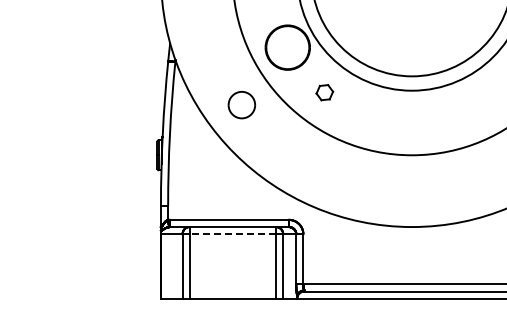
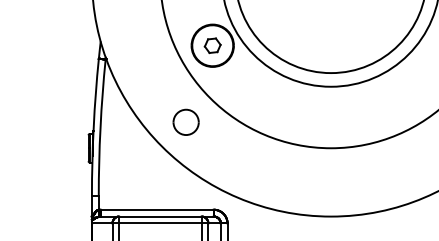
part: (324, 92) -> (212, 45), moved
part: (241, 105) -> (185, 122), moved
line: (232, 234) -> (160, 223), dashed -> solid

